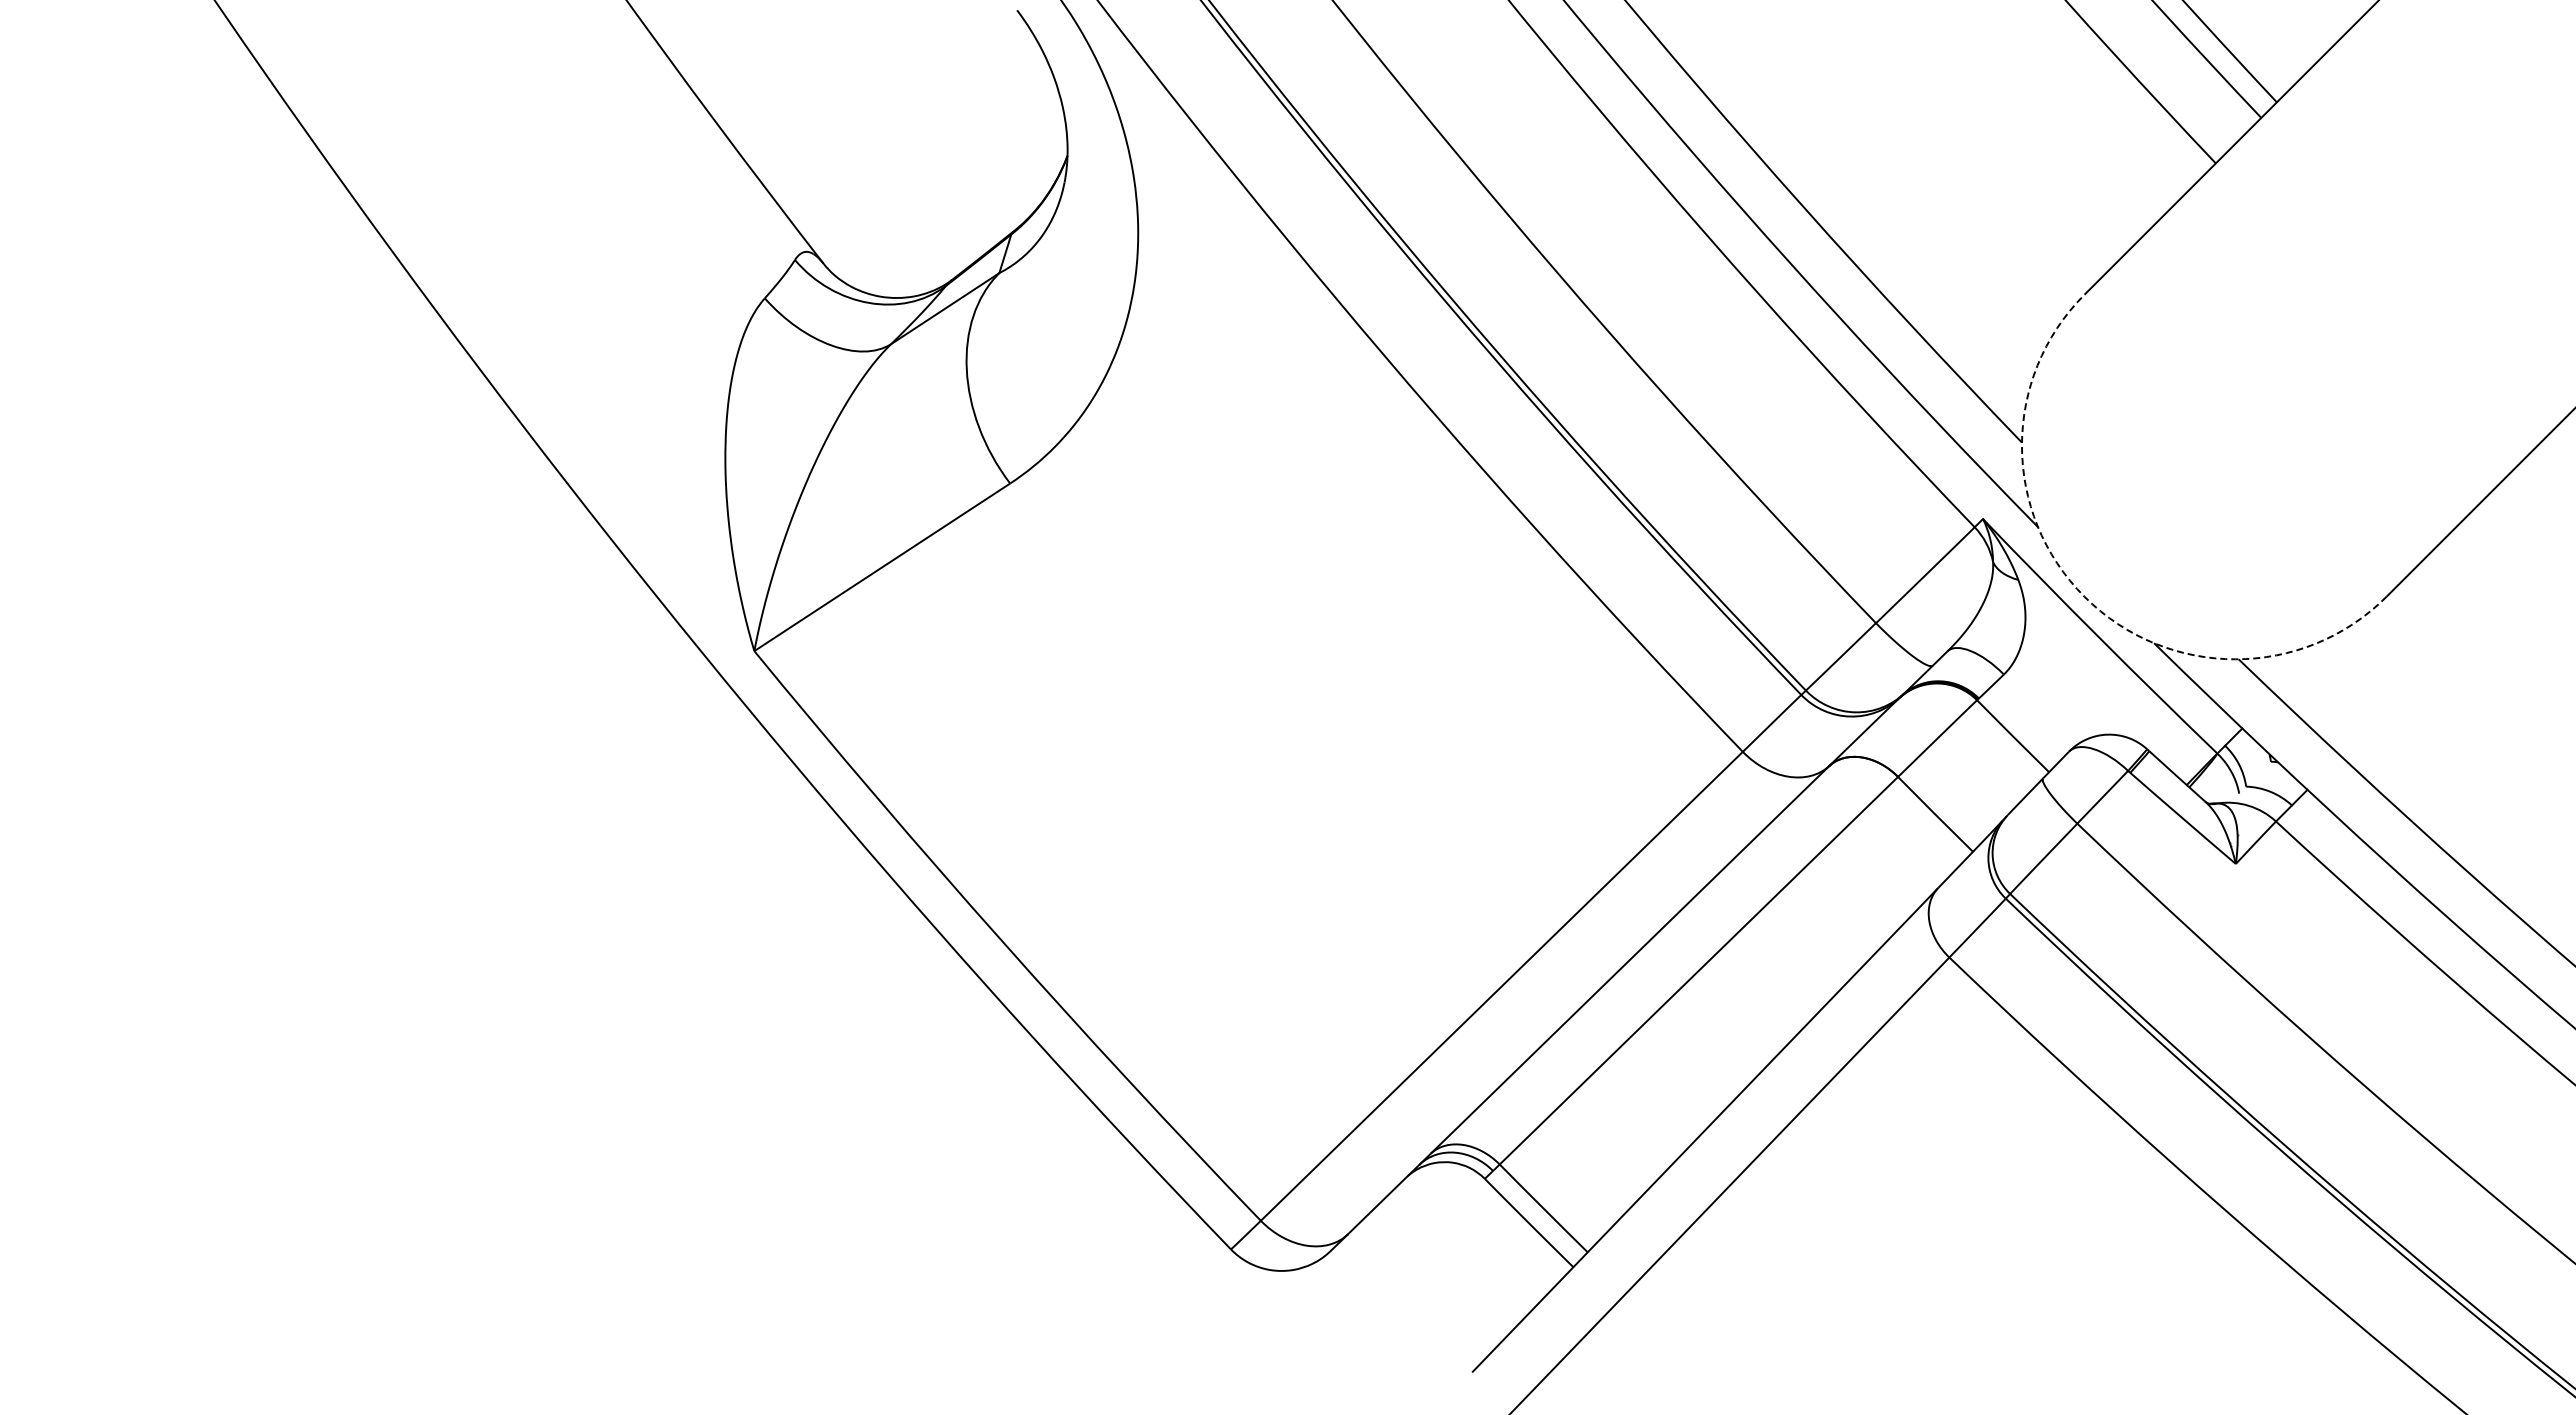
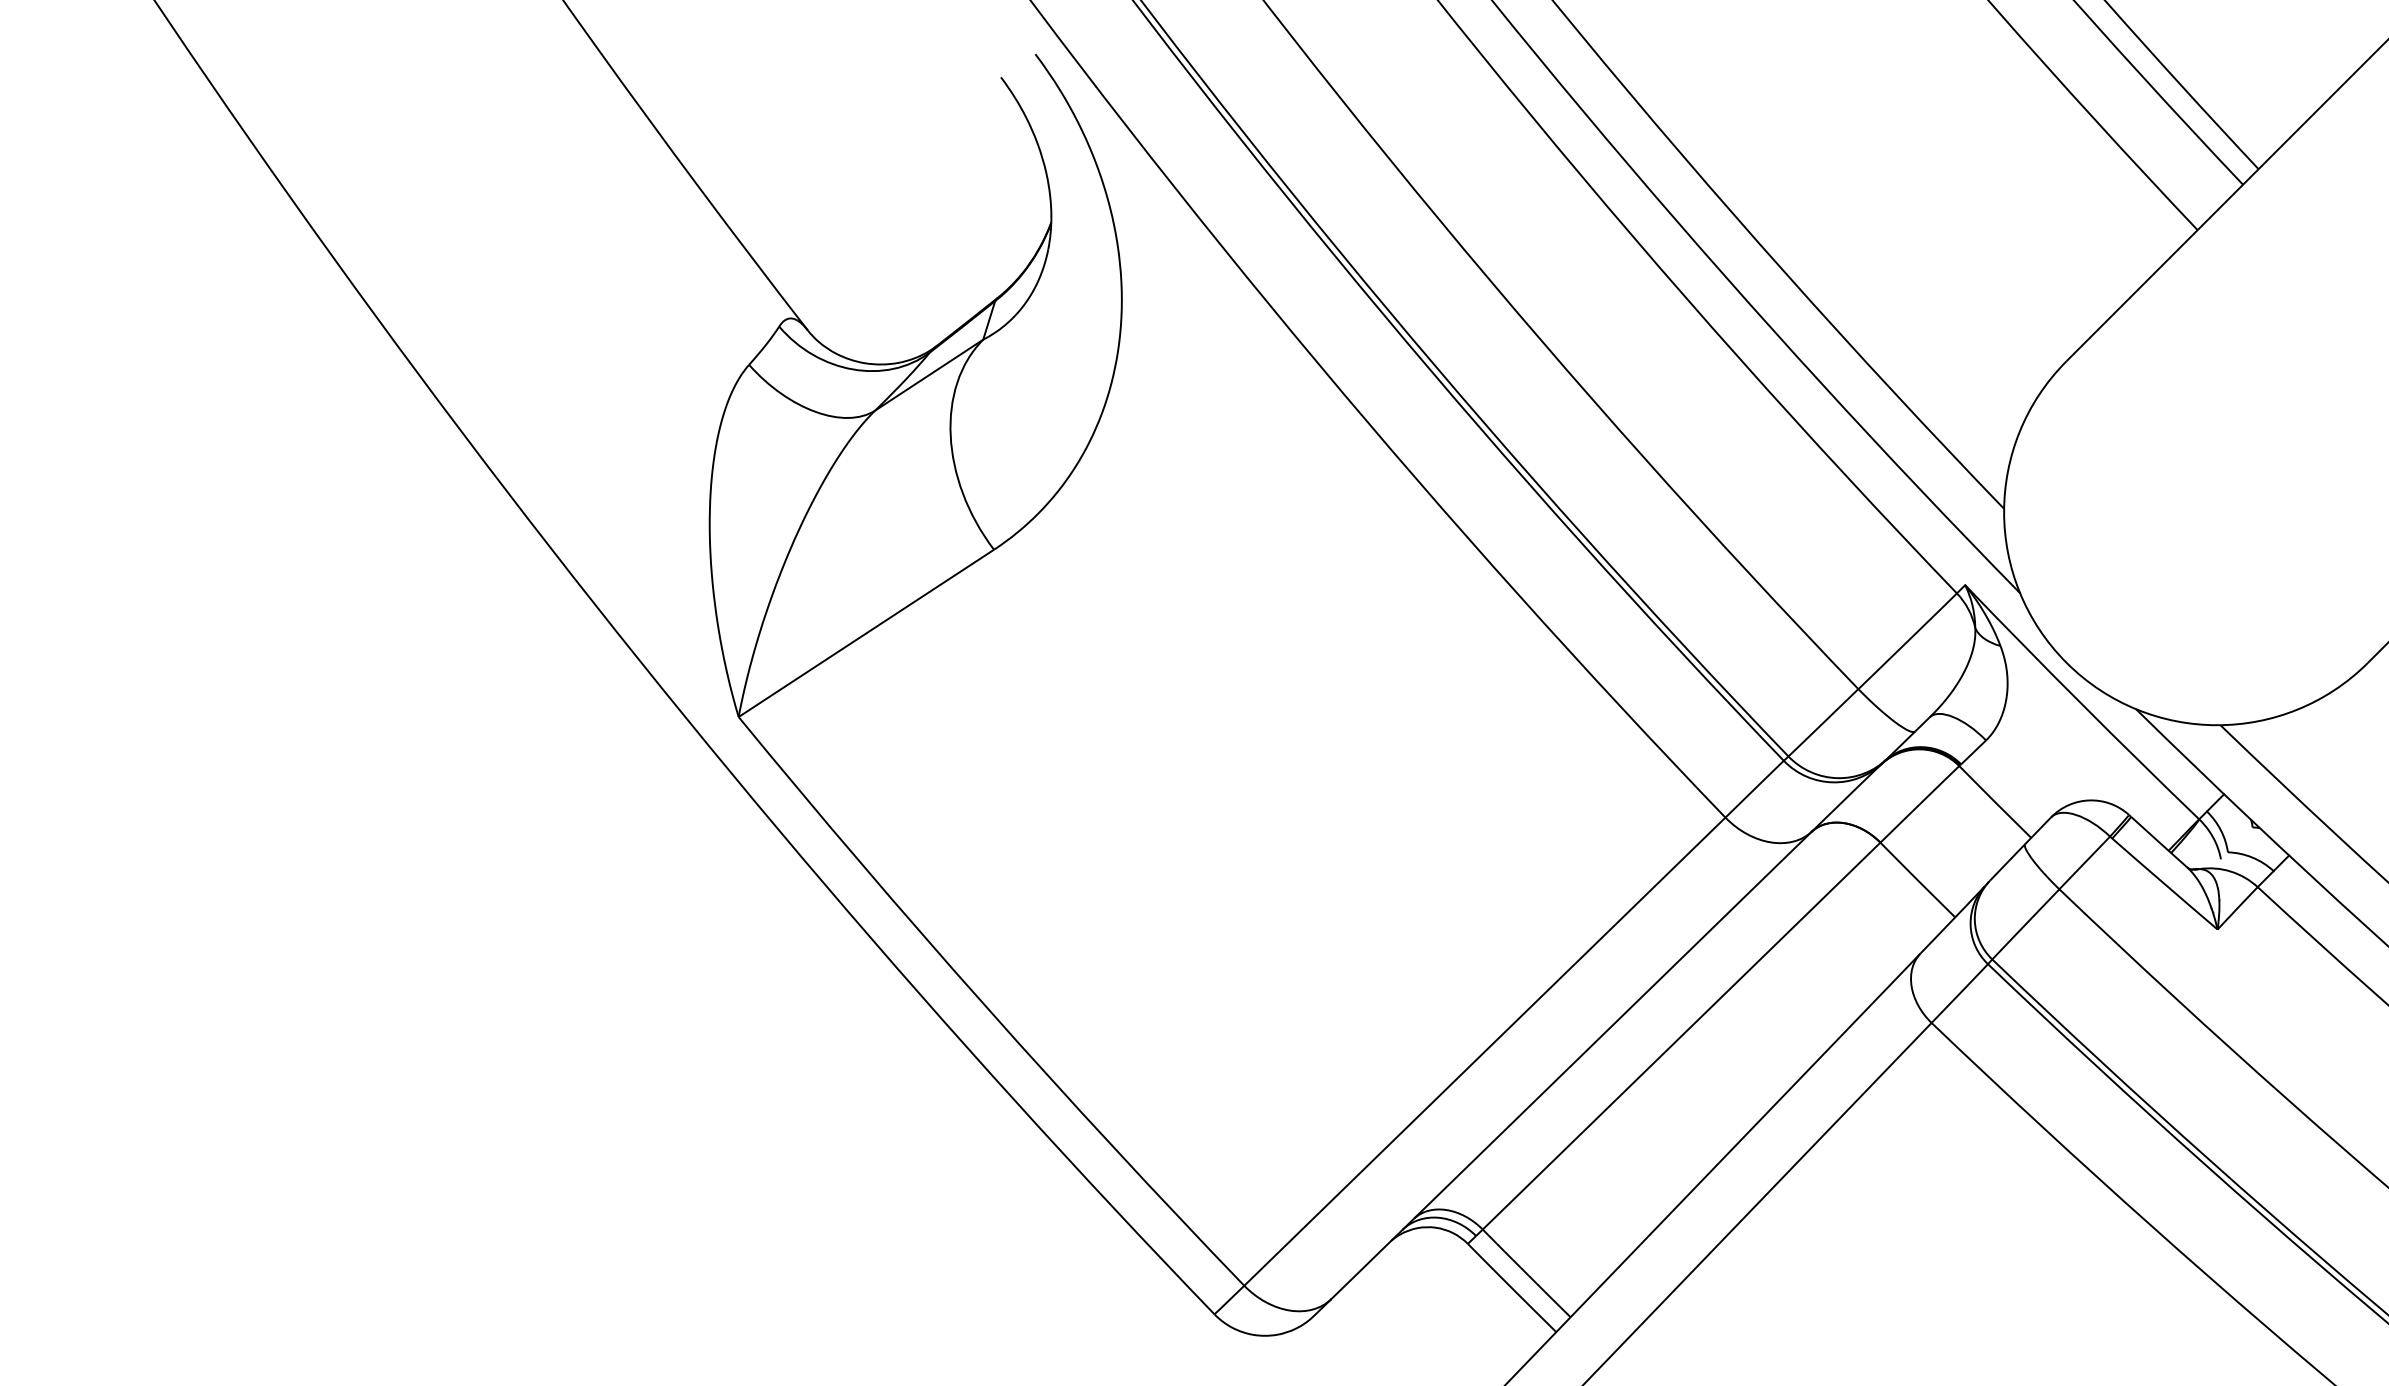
arc: (2084, 596) -> (2066, 662), dashed -> solid

